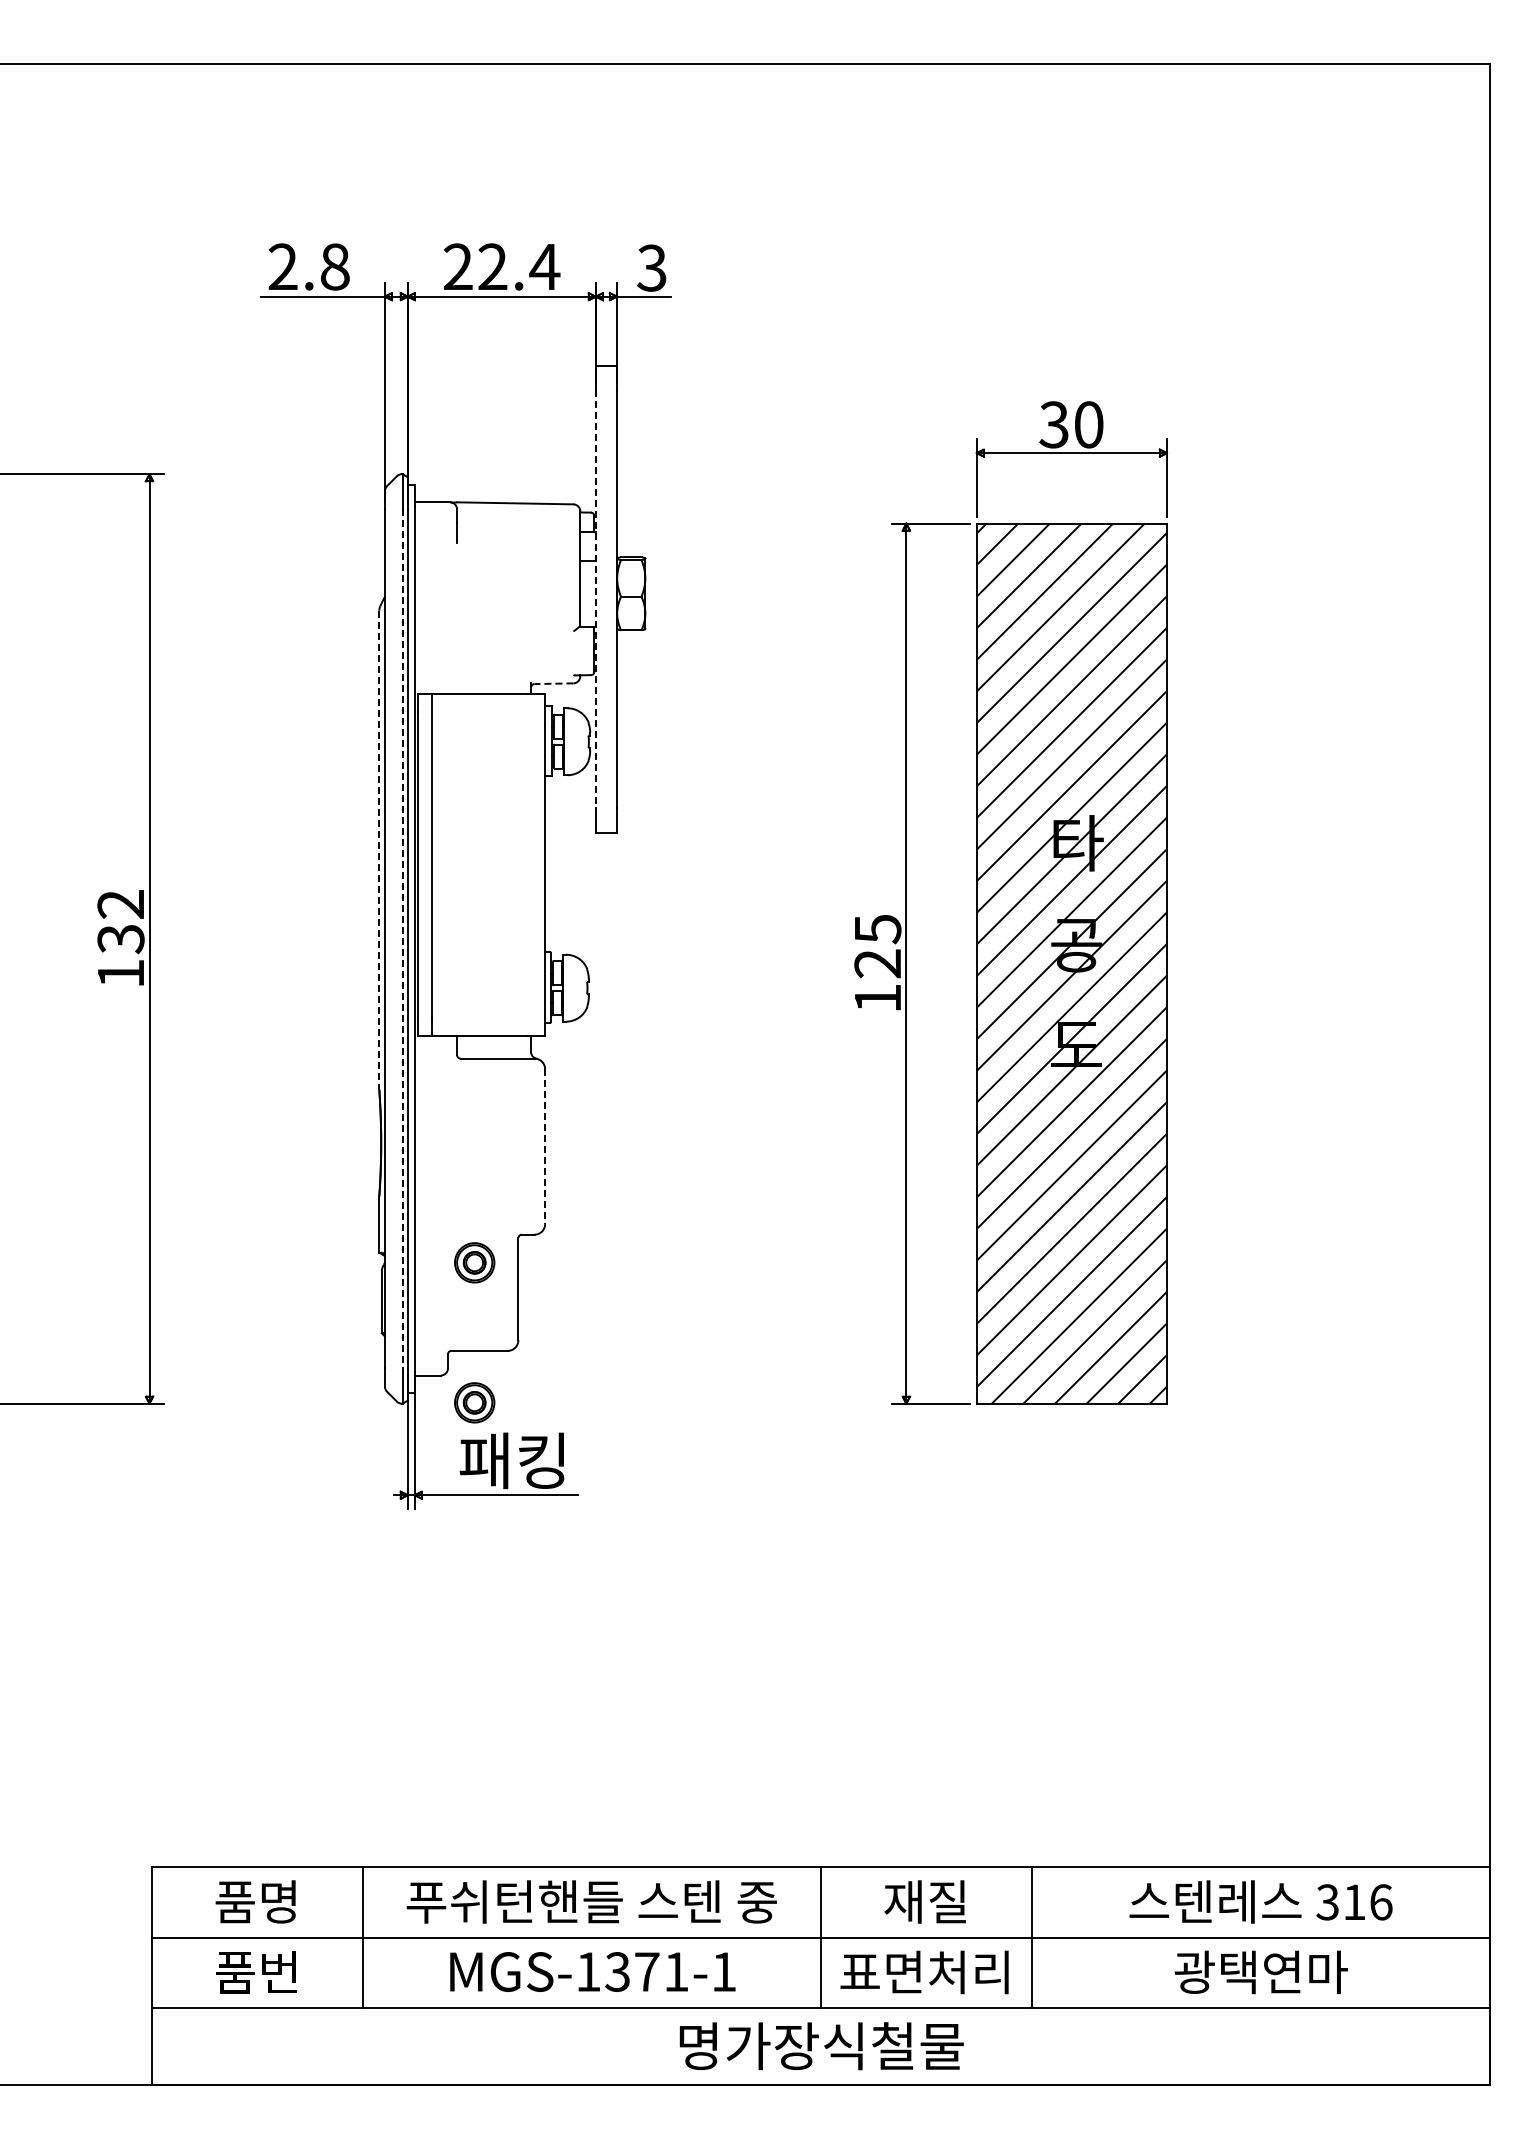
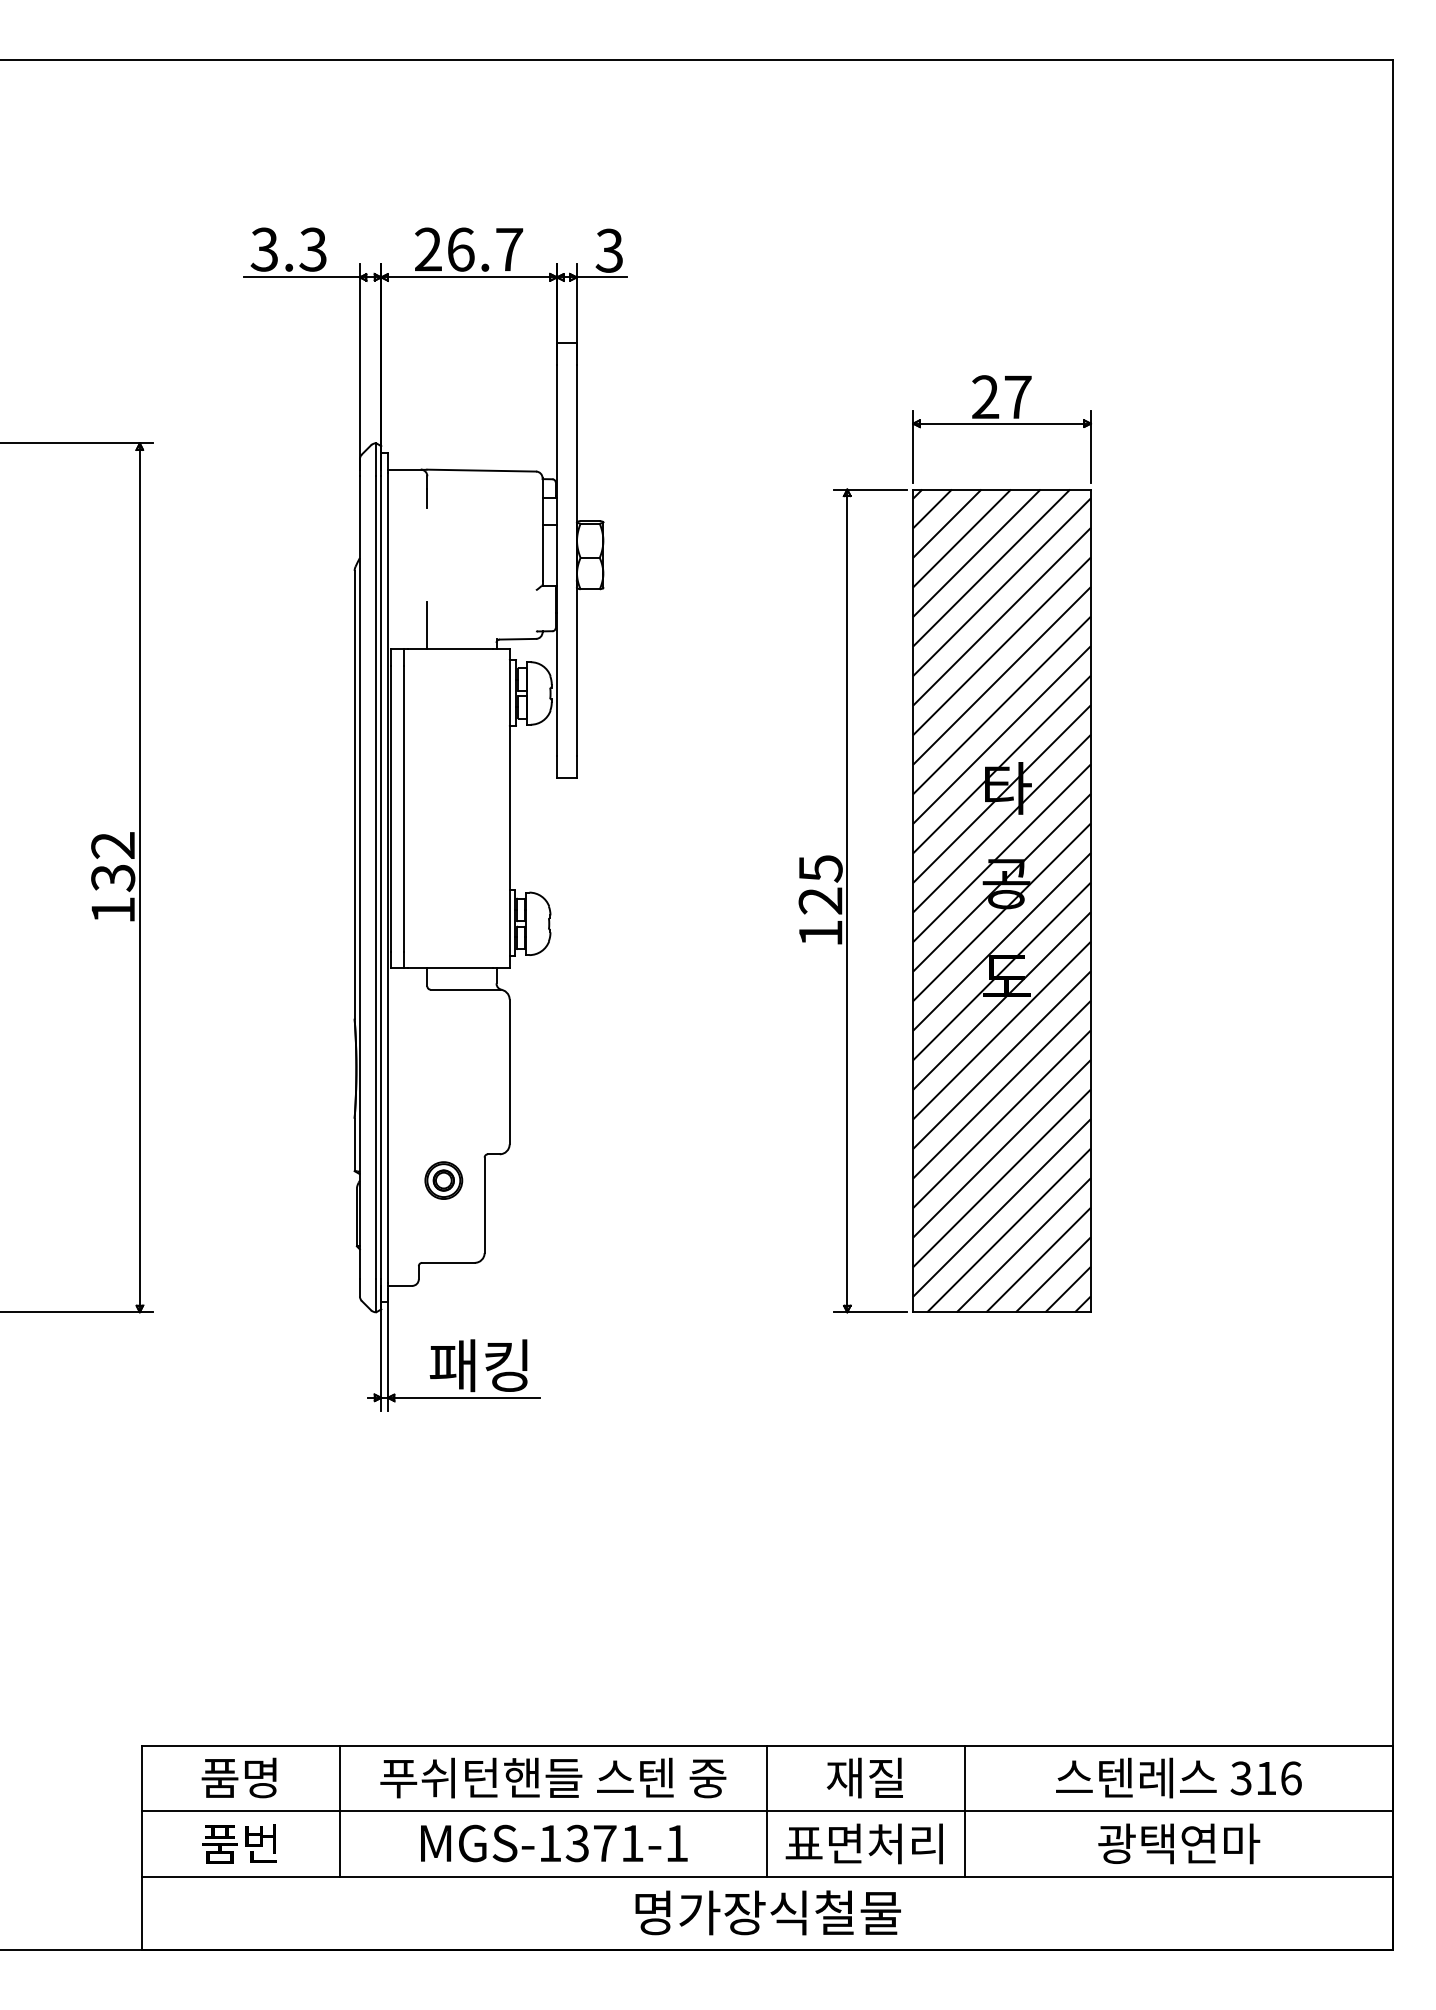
text: (308, 266) -> (288, 249), 2.8 -> 3.3
text: (519, 266) -> (485, 249), 22.4 -> 26.7
text: (1071, 424) -> (1001, 396), 30 -> 27
line: (595, 599) -> (556, 560), dashed -> solid
line: (457, 669) -> (427, 625), added
line: (553, 683) -> (517, 639), dashed -> solid
line: (379, 850) -> (354, 795), dashed -> solid
line: (402, 938) -> (376, 877), dashed -> solid
line: (545, 1147) -> (510, 1072), dashed -> solid
part: (474, 1402) -> (443, 1311), removed

